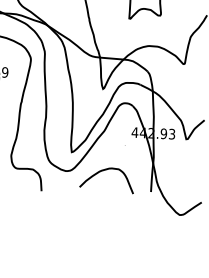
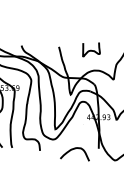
curve: (102, 172) -> (72, 150), moved

